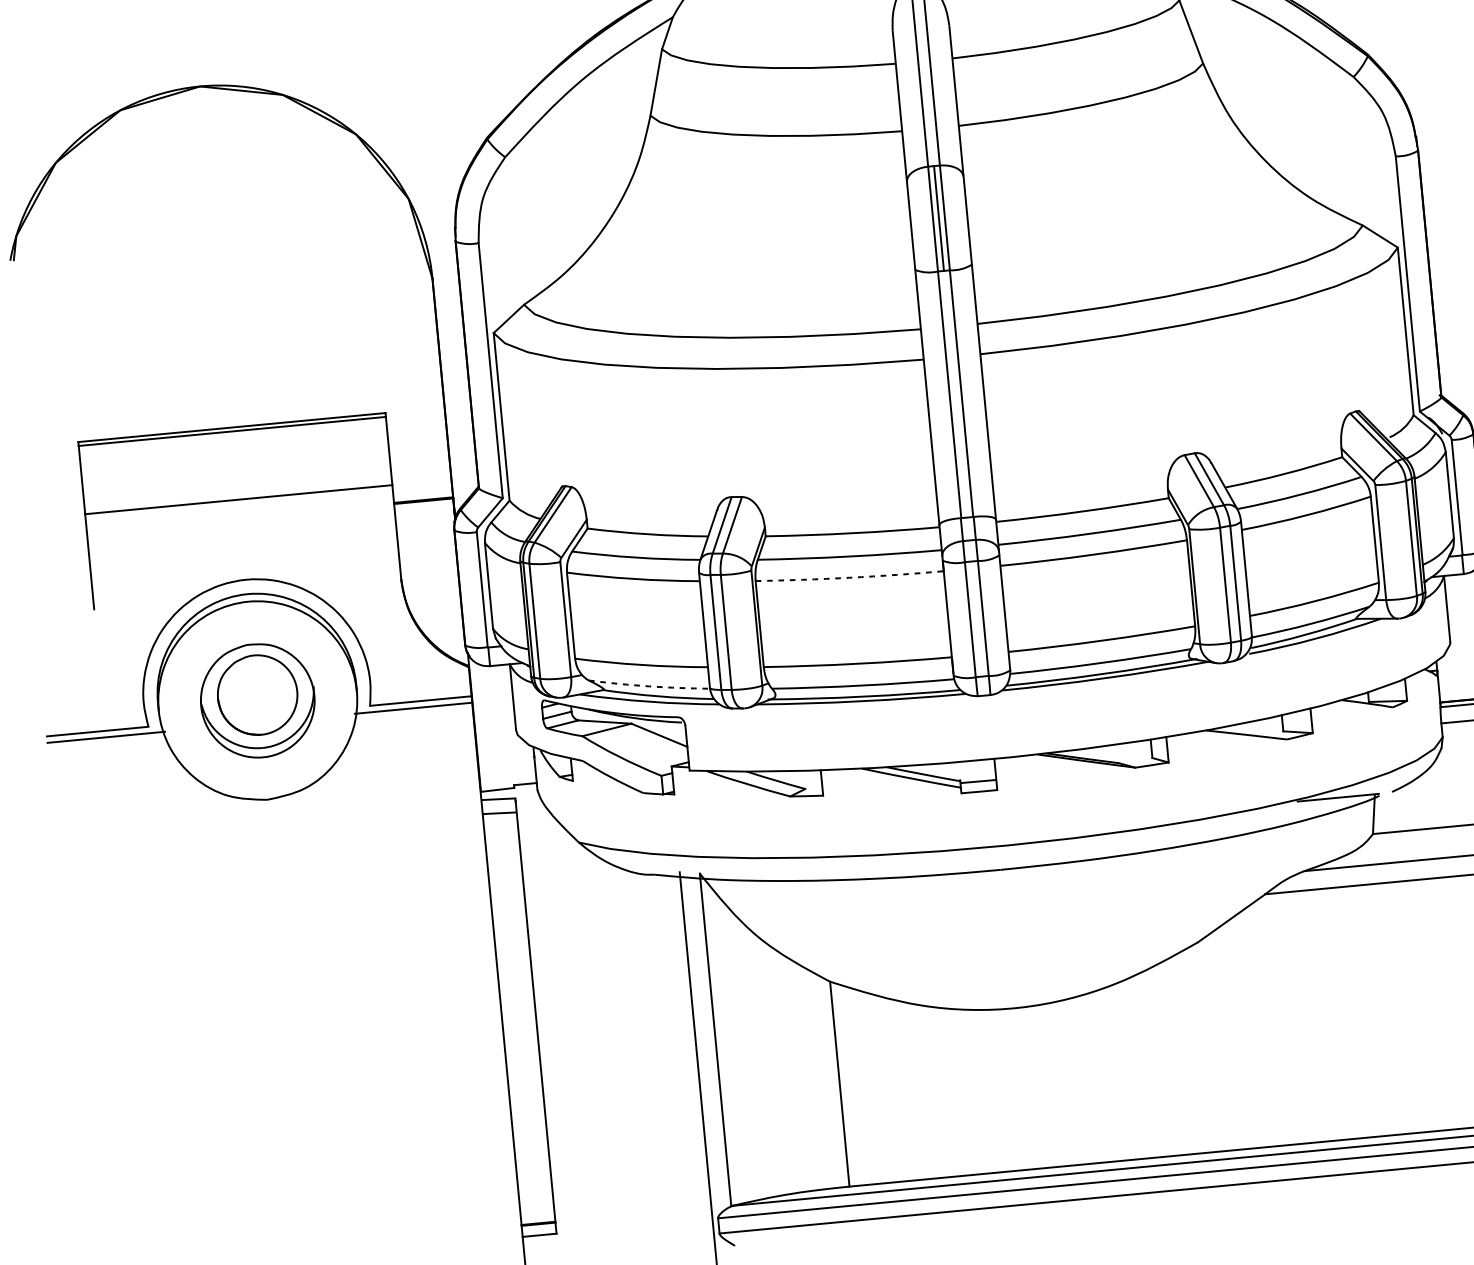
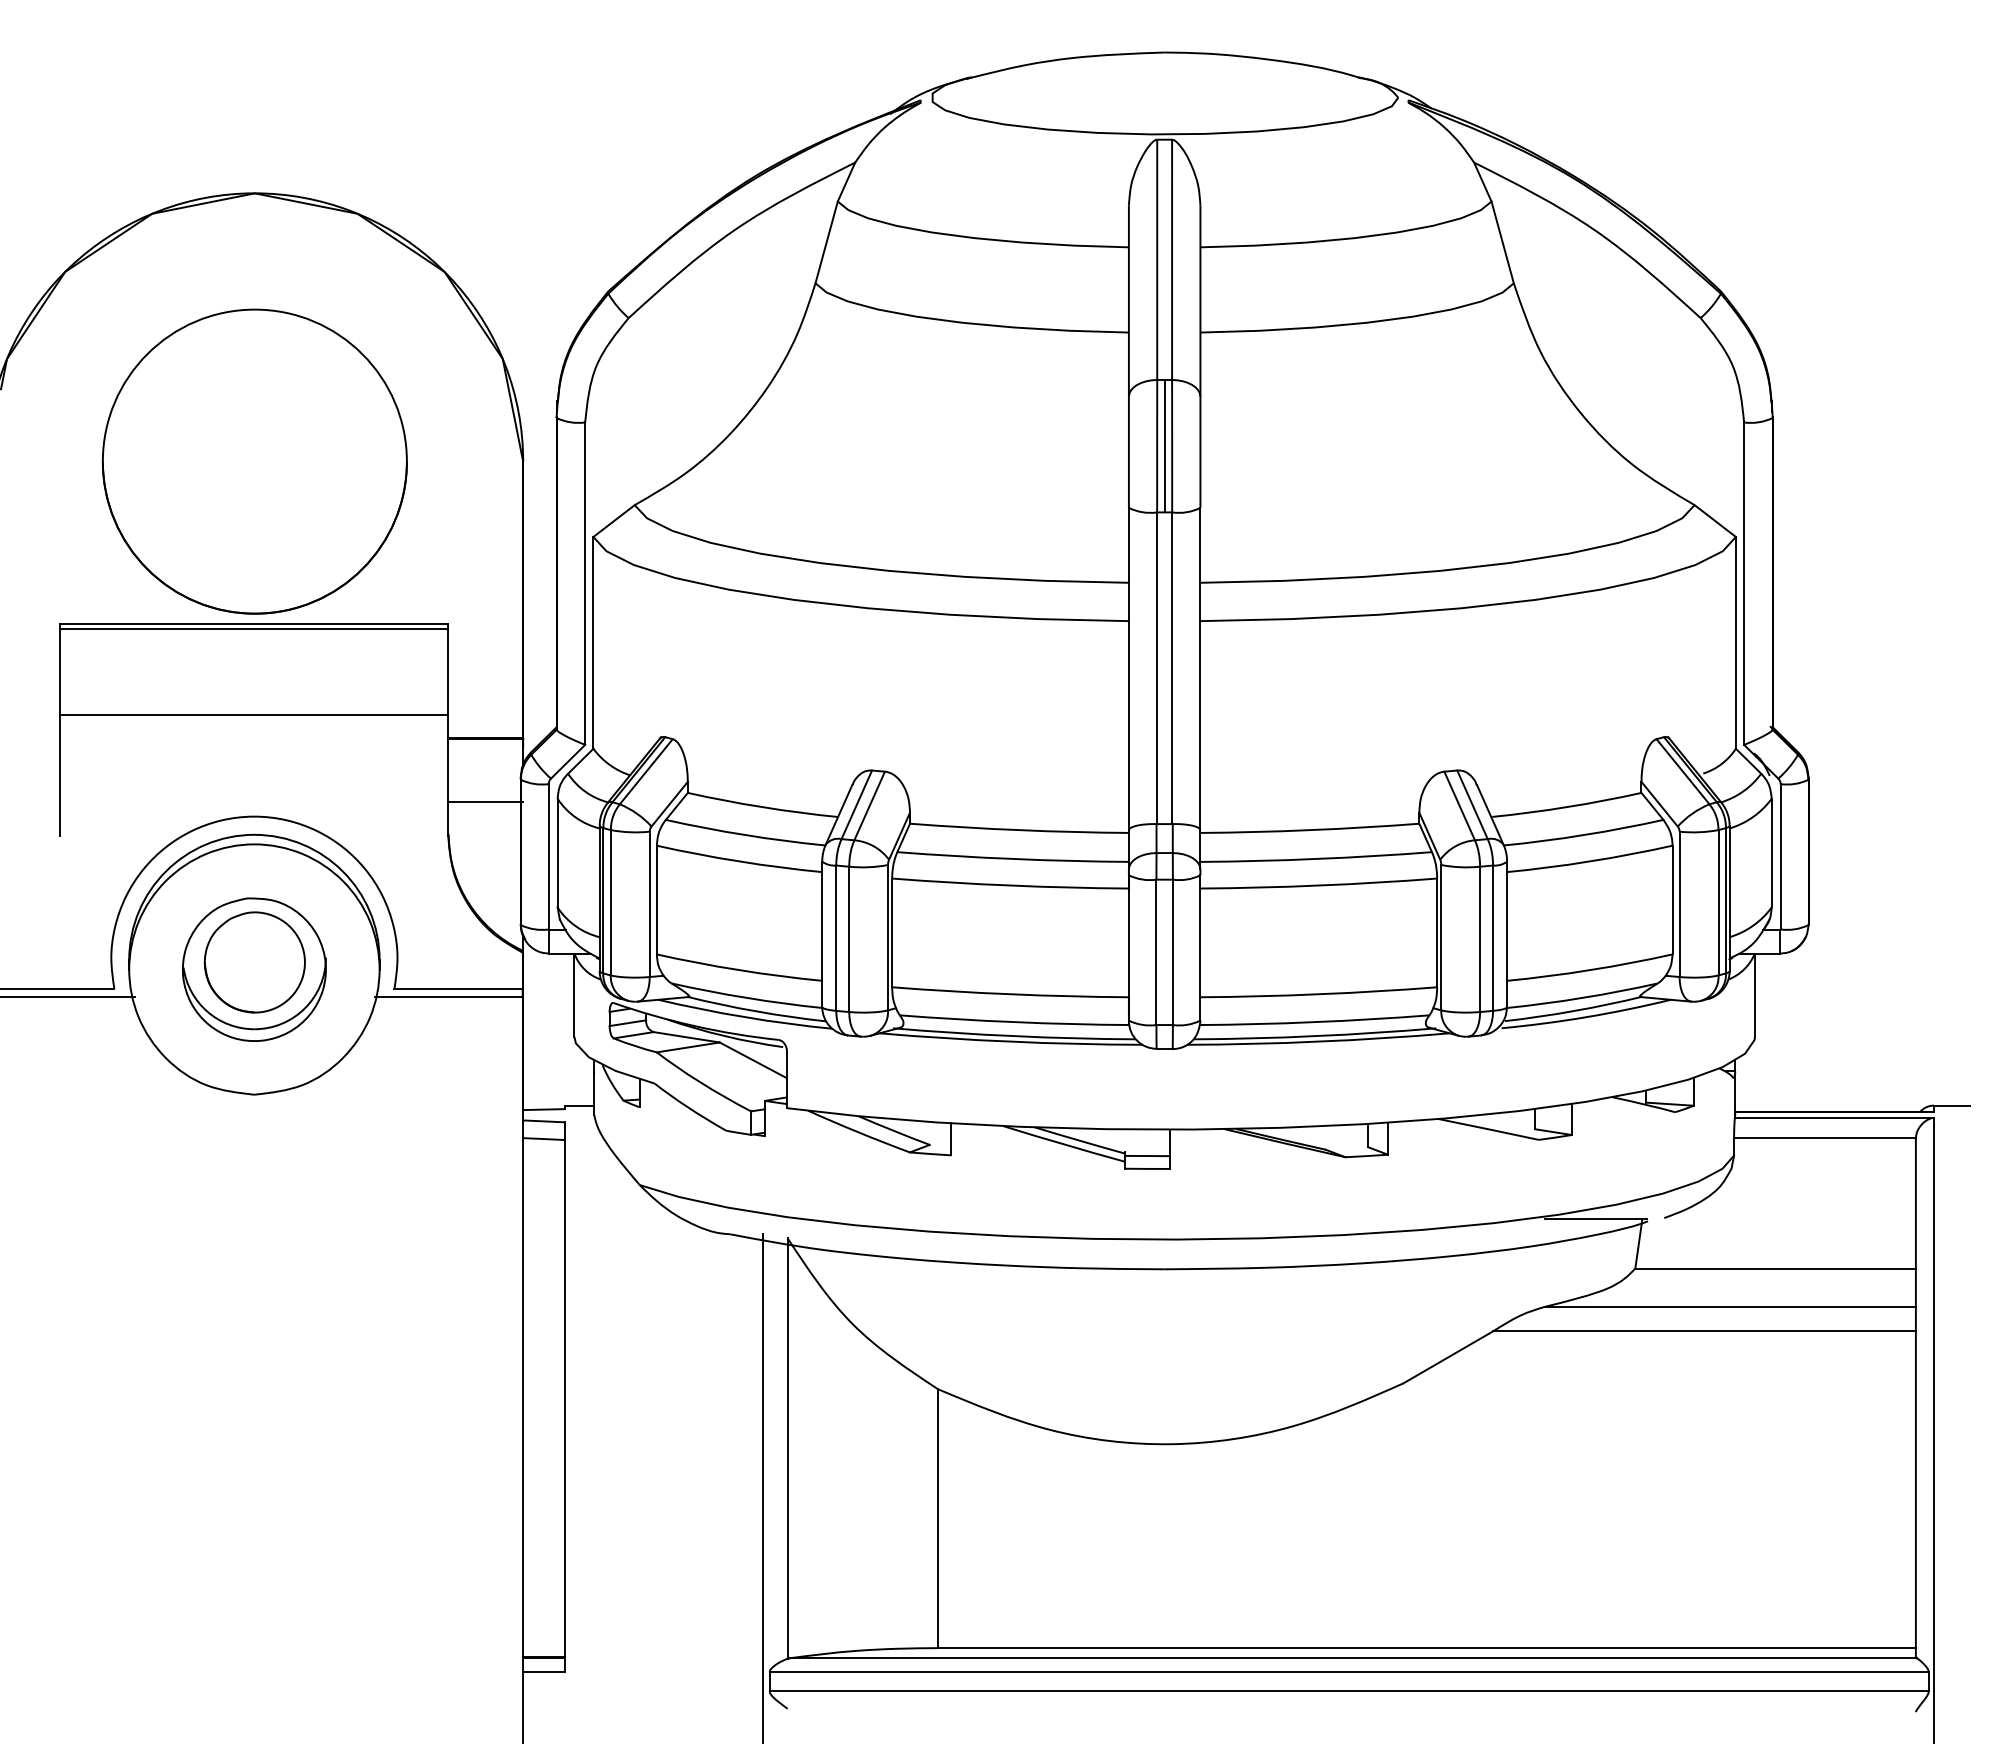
circle: (219, 298) -> (254, 461), added
line: (428, 550) -> (485, 801), added
arc: (849, 577) -> (1010, 885), dashed -> solid
arc: (649, 686) -> (746, 997), dashed -> solid

